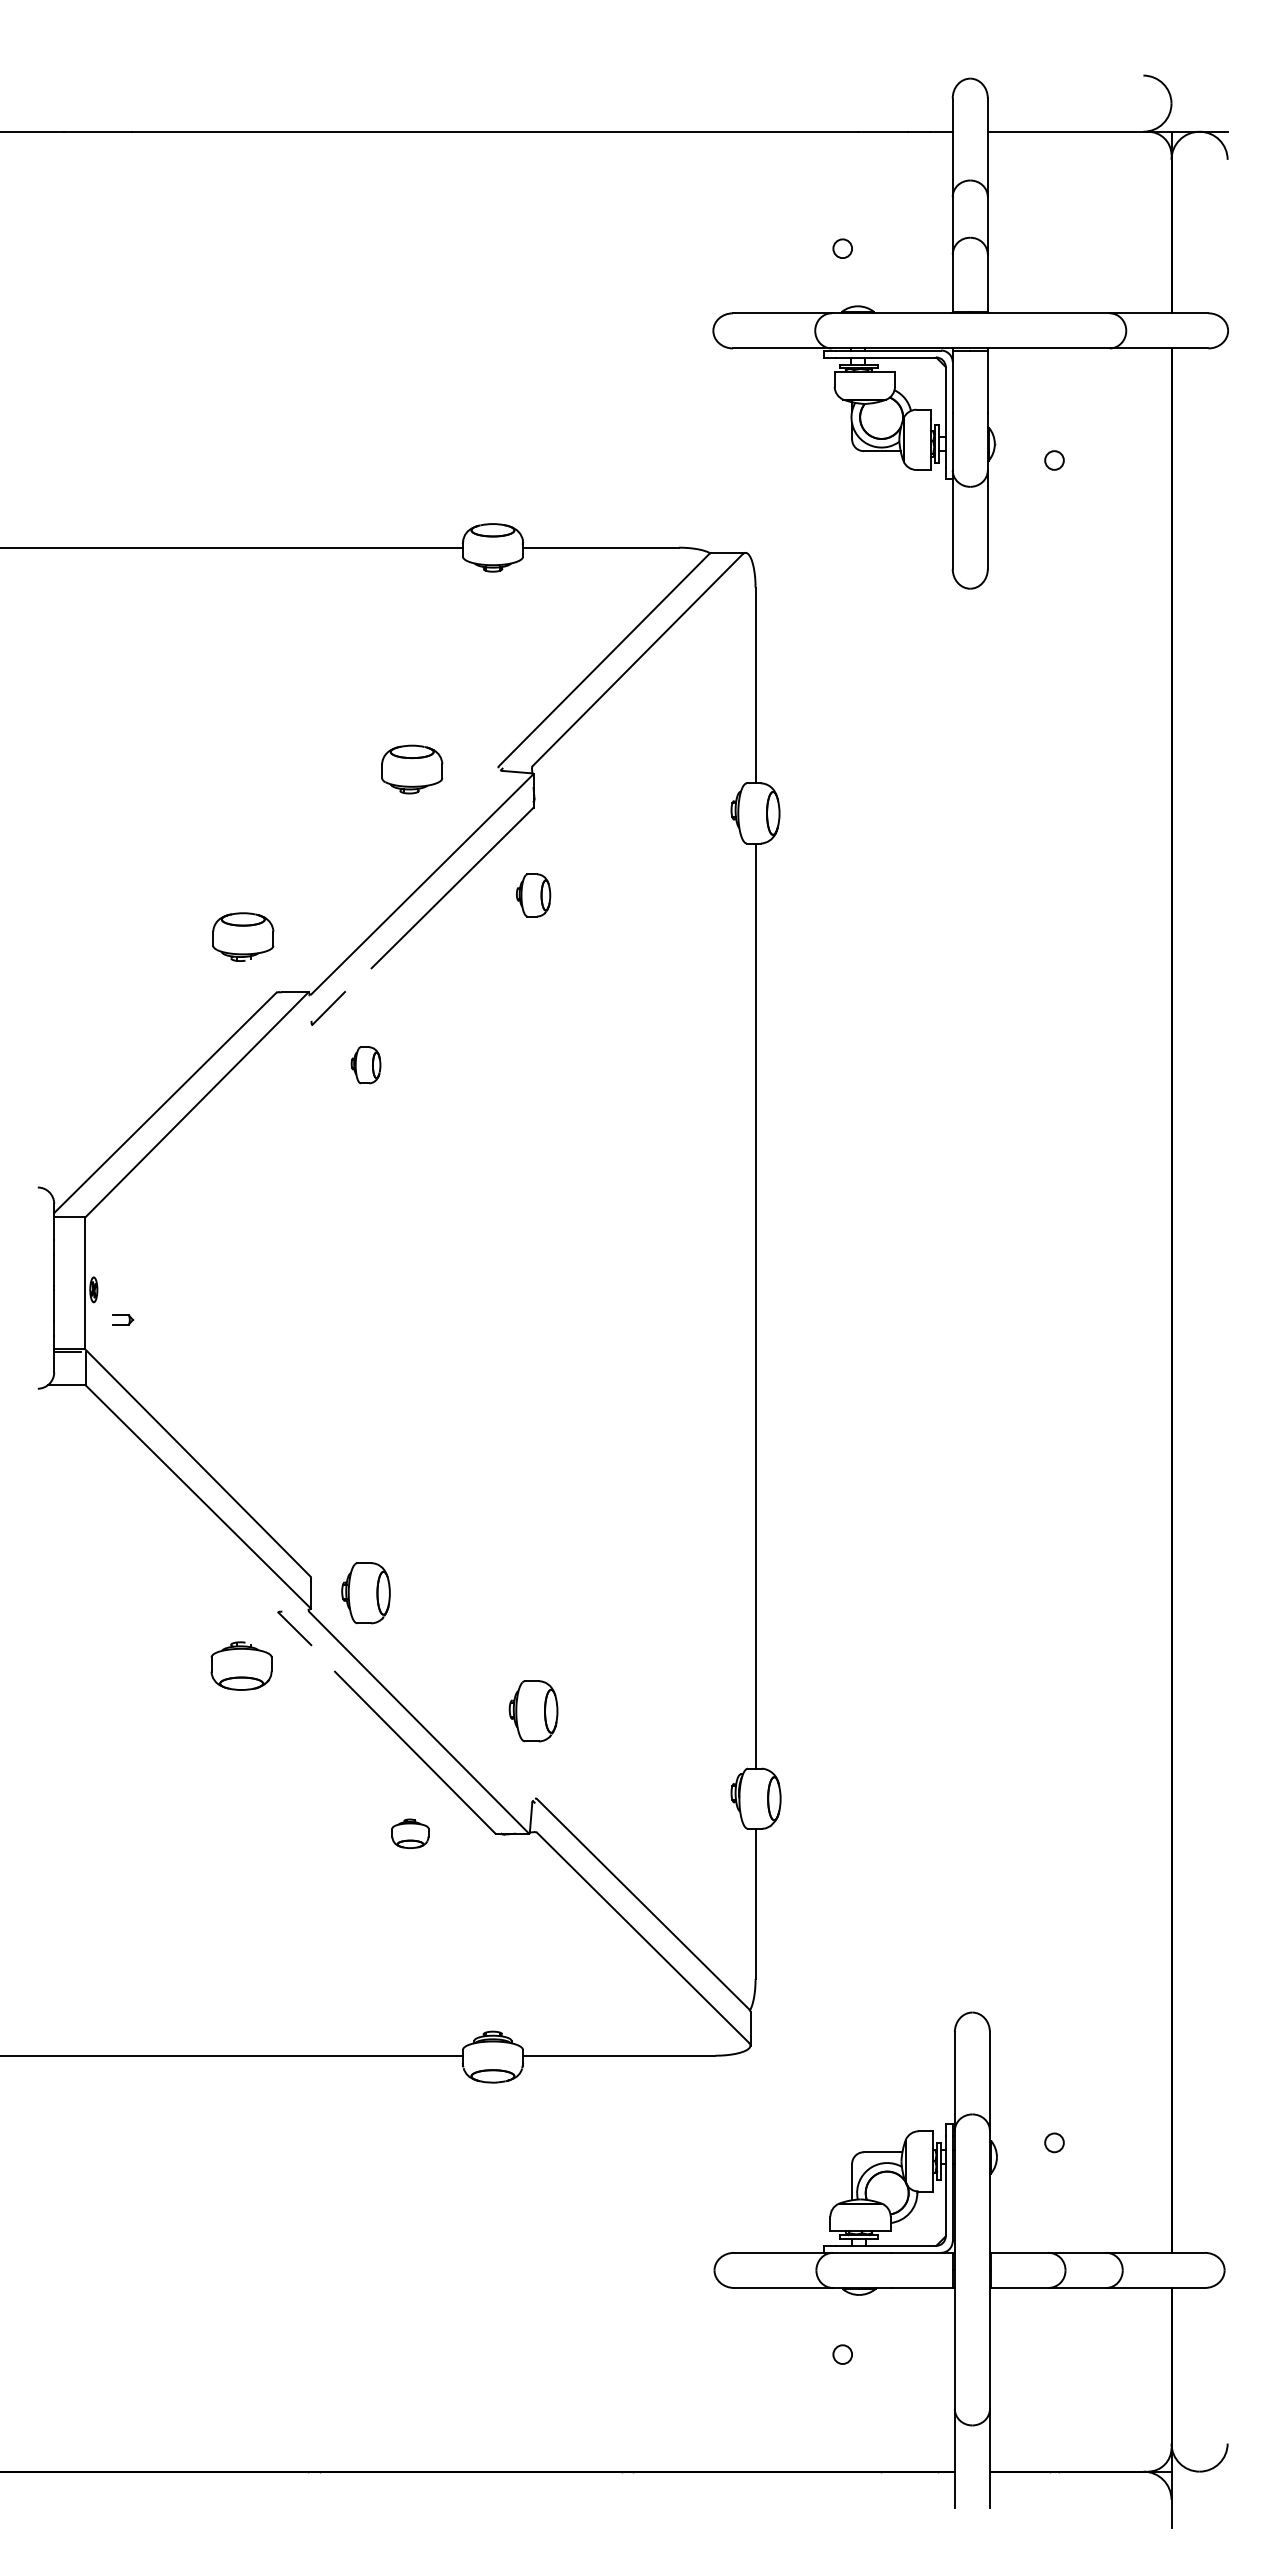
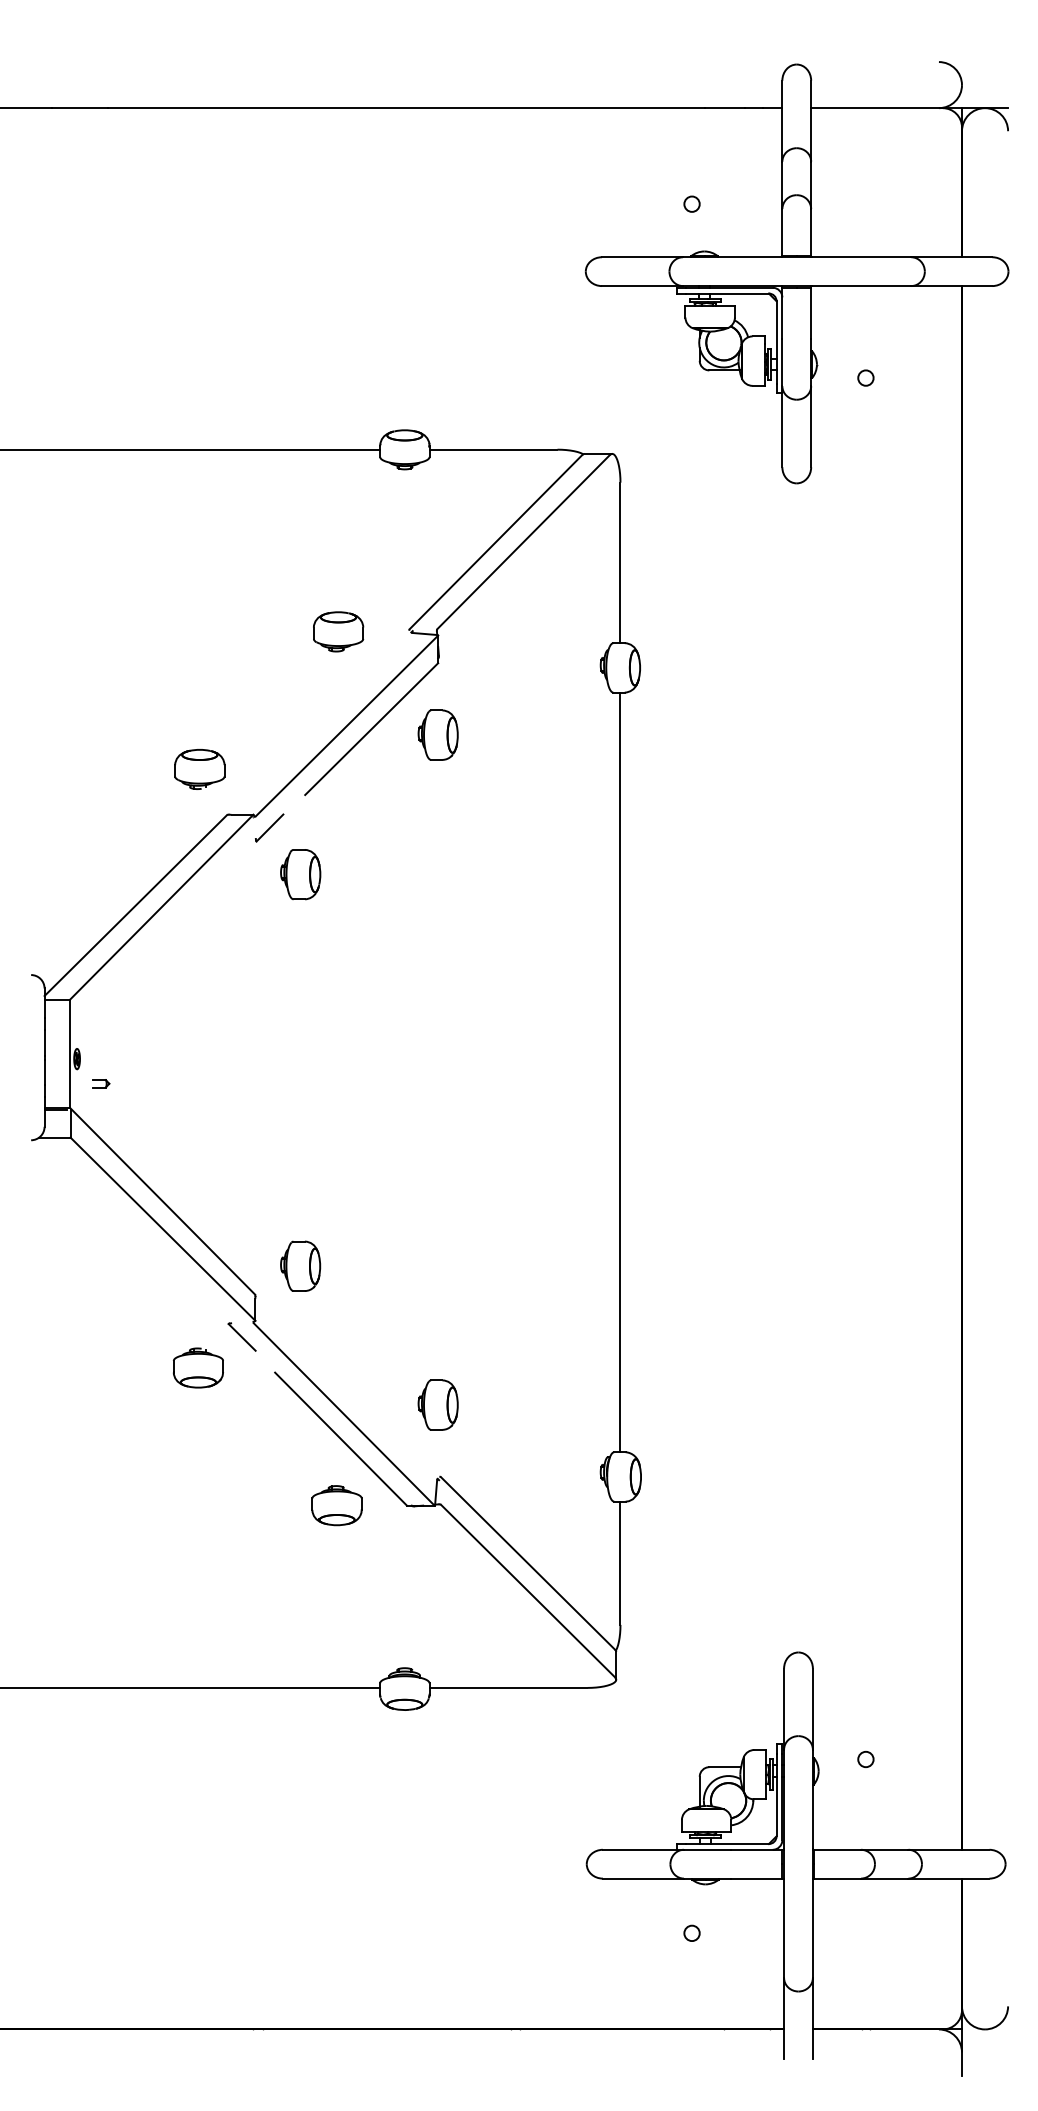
part: (533, 895) -> (438, 735), size x1.43
part: (365, 1065) -> (300, 874), size x1.67
part: (365, 1593) -> (300, 1266), moved
part: (410, 1833) -> (337, 1505), size x1.67

